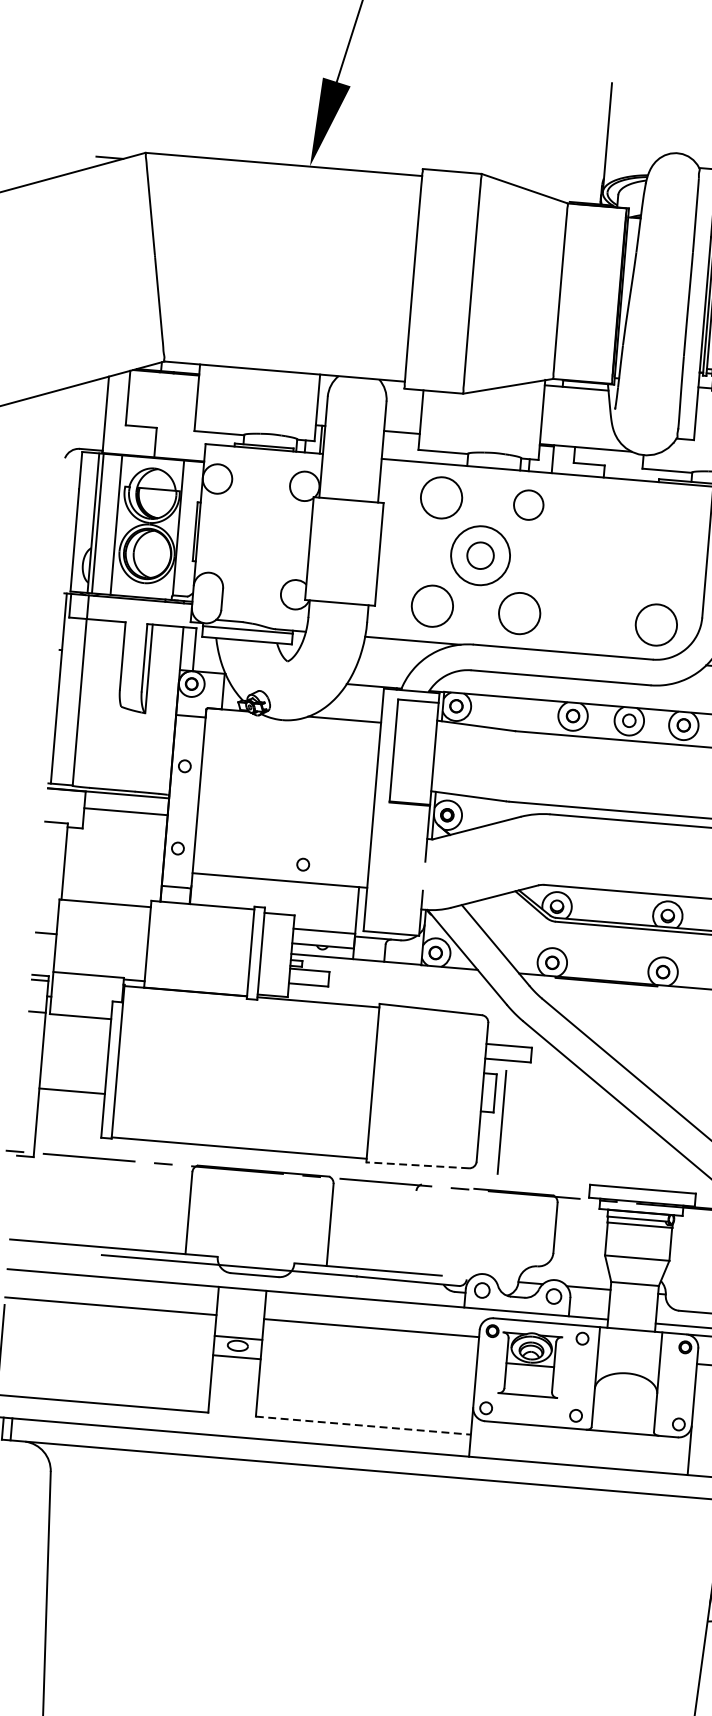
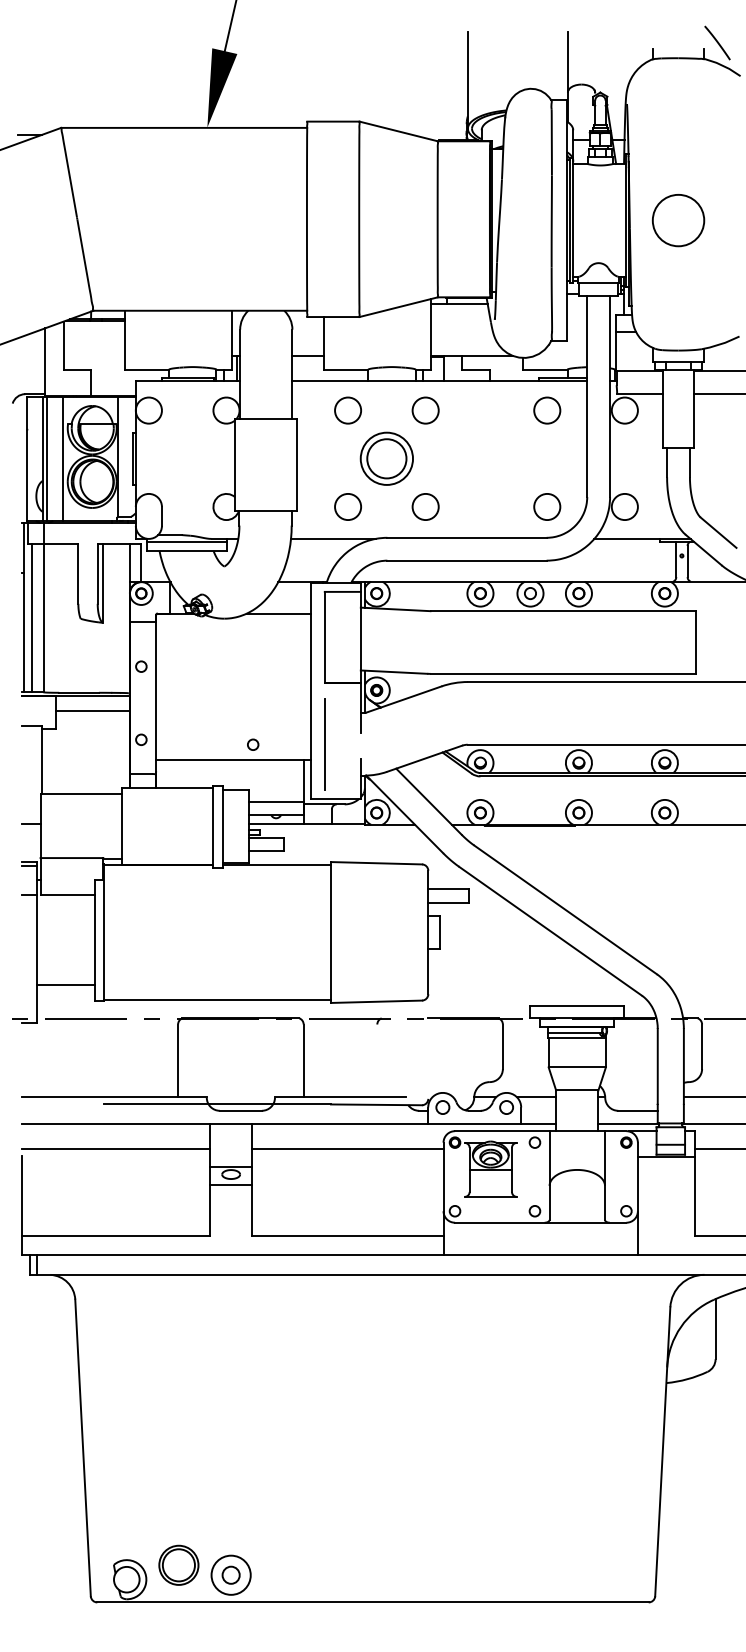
circle: (440, 497) -> (347, 410), size x0.71
circle: (665, 516) -> (547, 410), added
circle: (480, 555) -> (386, 458), size x1.67
circle: (431, 605) -> (347, 506), size x0.71
circle: (519, 612) -> (425, 506), size x0.71
circle: (656, 624) -> (547, 506), size x0.71
line: (65, 700) -> (31, 617), added
line: (71, 1090) -> (65, 984), moved
line: (501, 1122) -> (324, 744), moved
line: (417, 1165) -> (376, 1001), dashed -> solid
line: (362, 1425) -> (347, 1235), dashed -> solid

